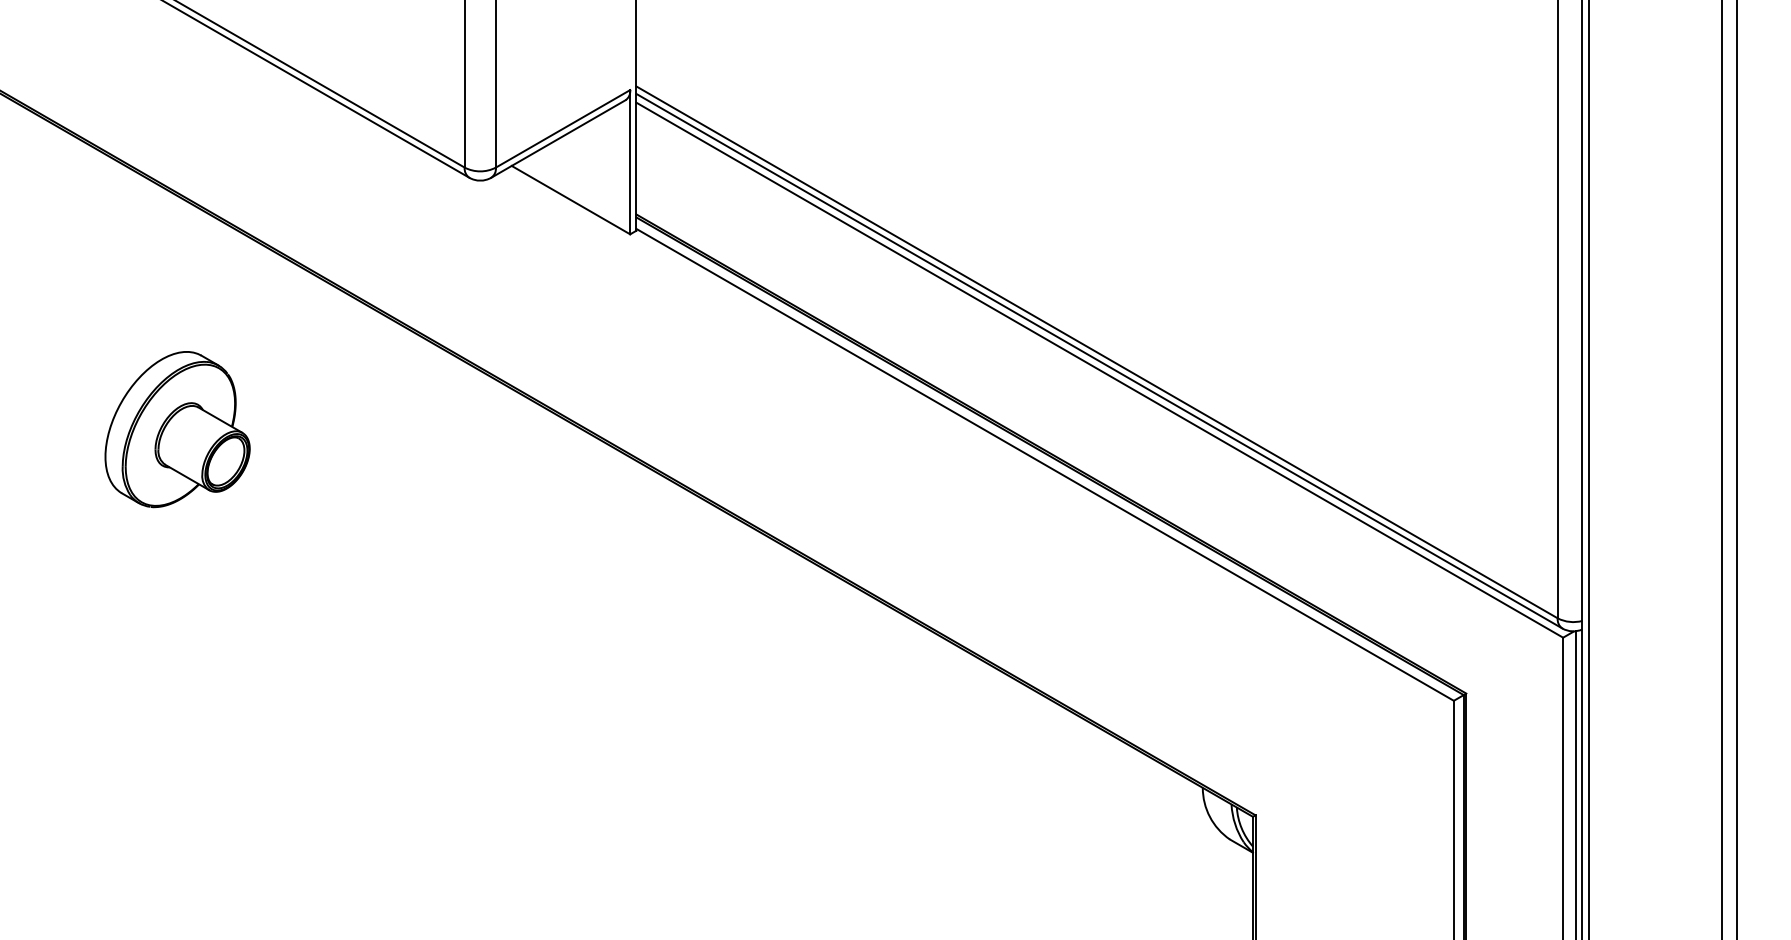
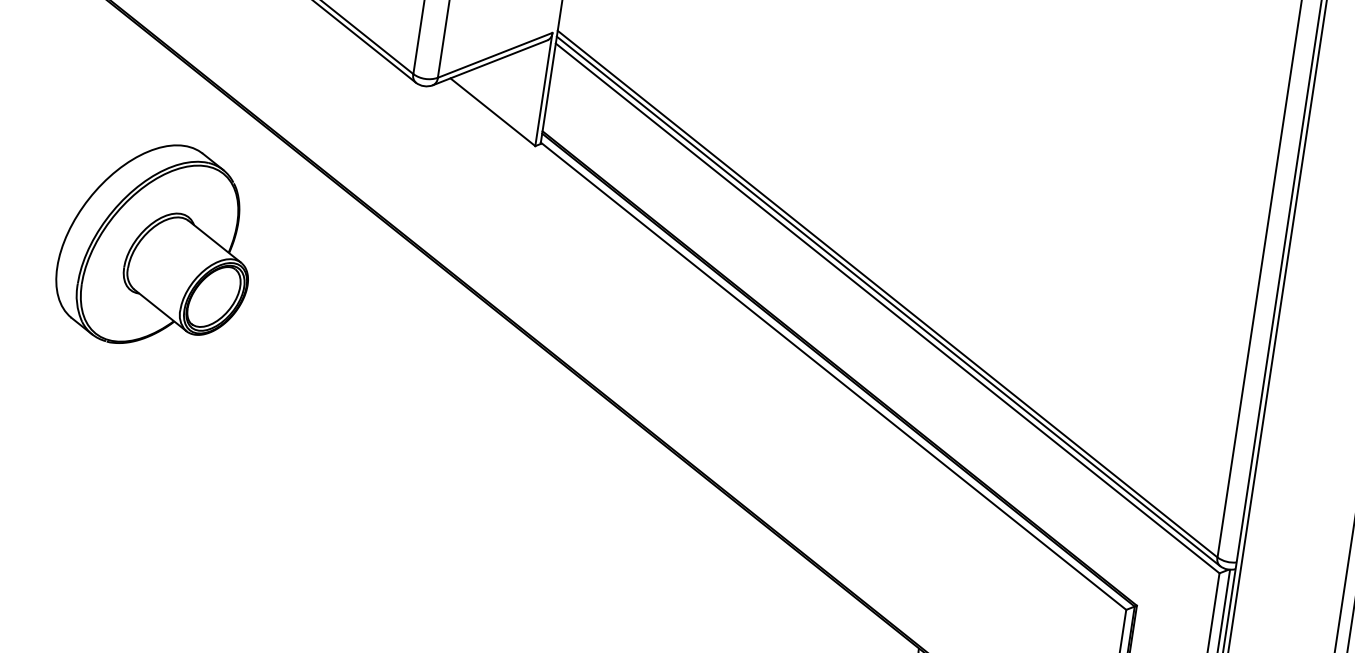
part: (177, 429) -> (156, 245), size x1.67

